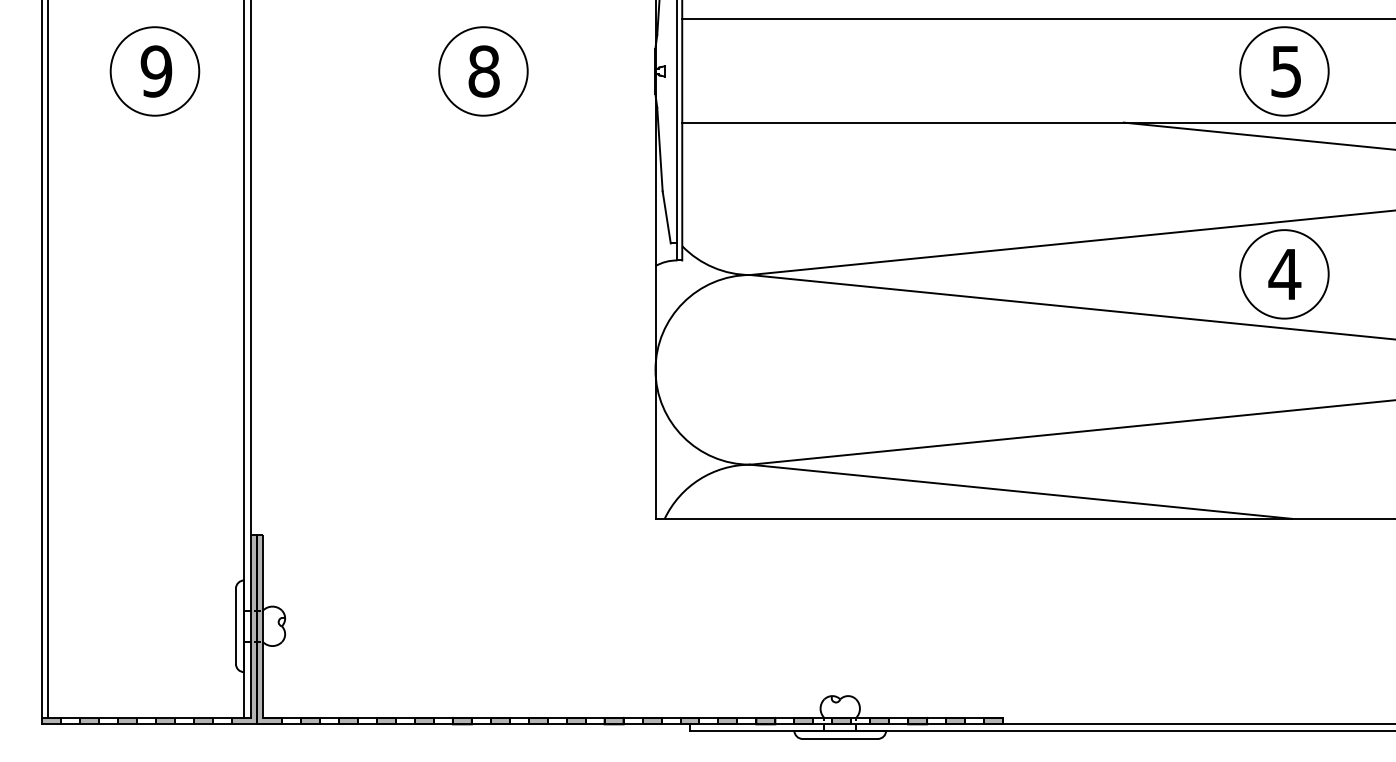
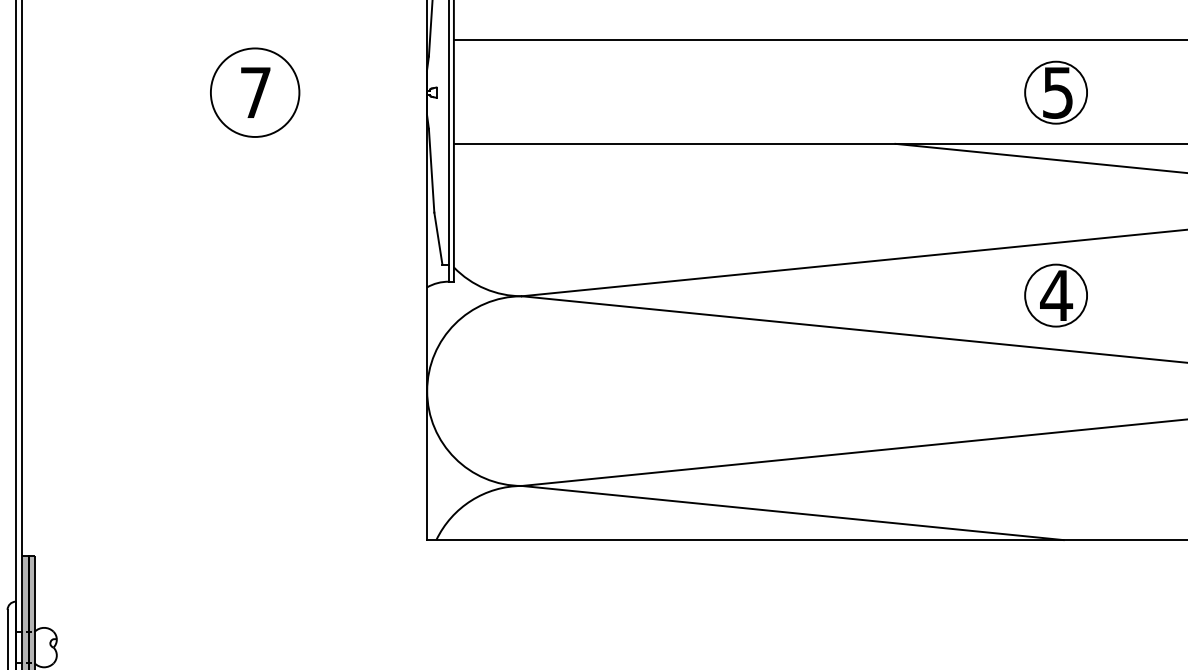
text: (483, 71) -> (255, 92), 8 -> 7
circle: (1284, 71) -> (1056, 92), size x0.7
circle: (1284, 274) -> (1056, 295), size x0.7

